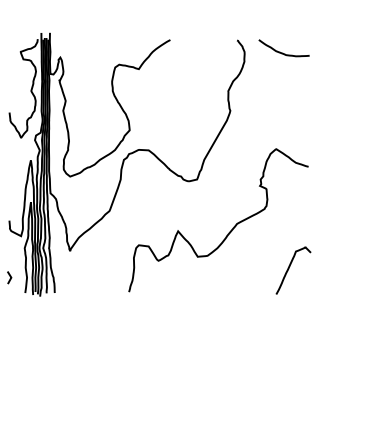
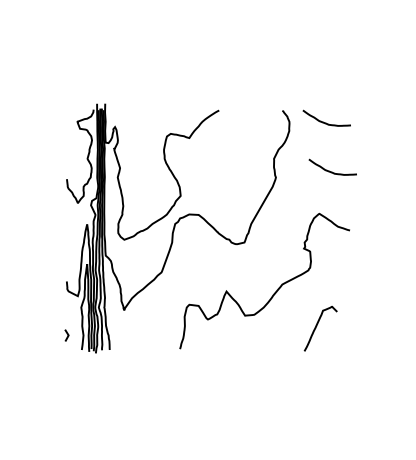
curve: (286, 103) -> (329, 170), added
curve: (290, 268) -> (317, 326), moved

